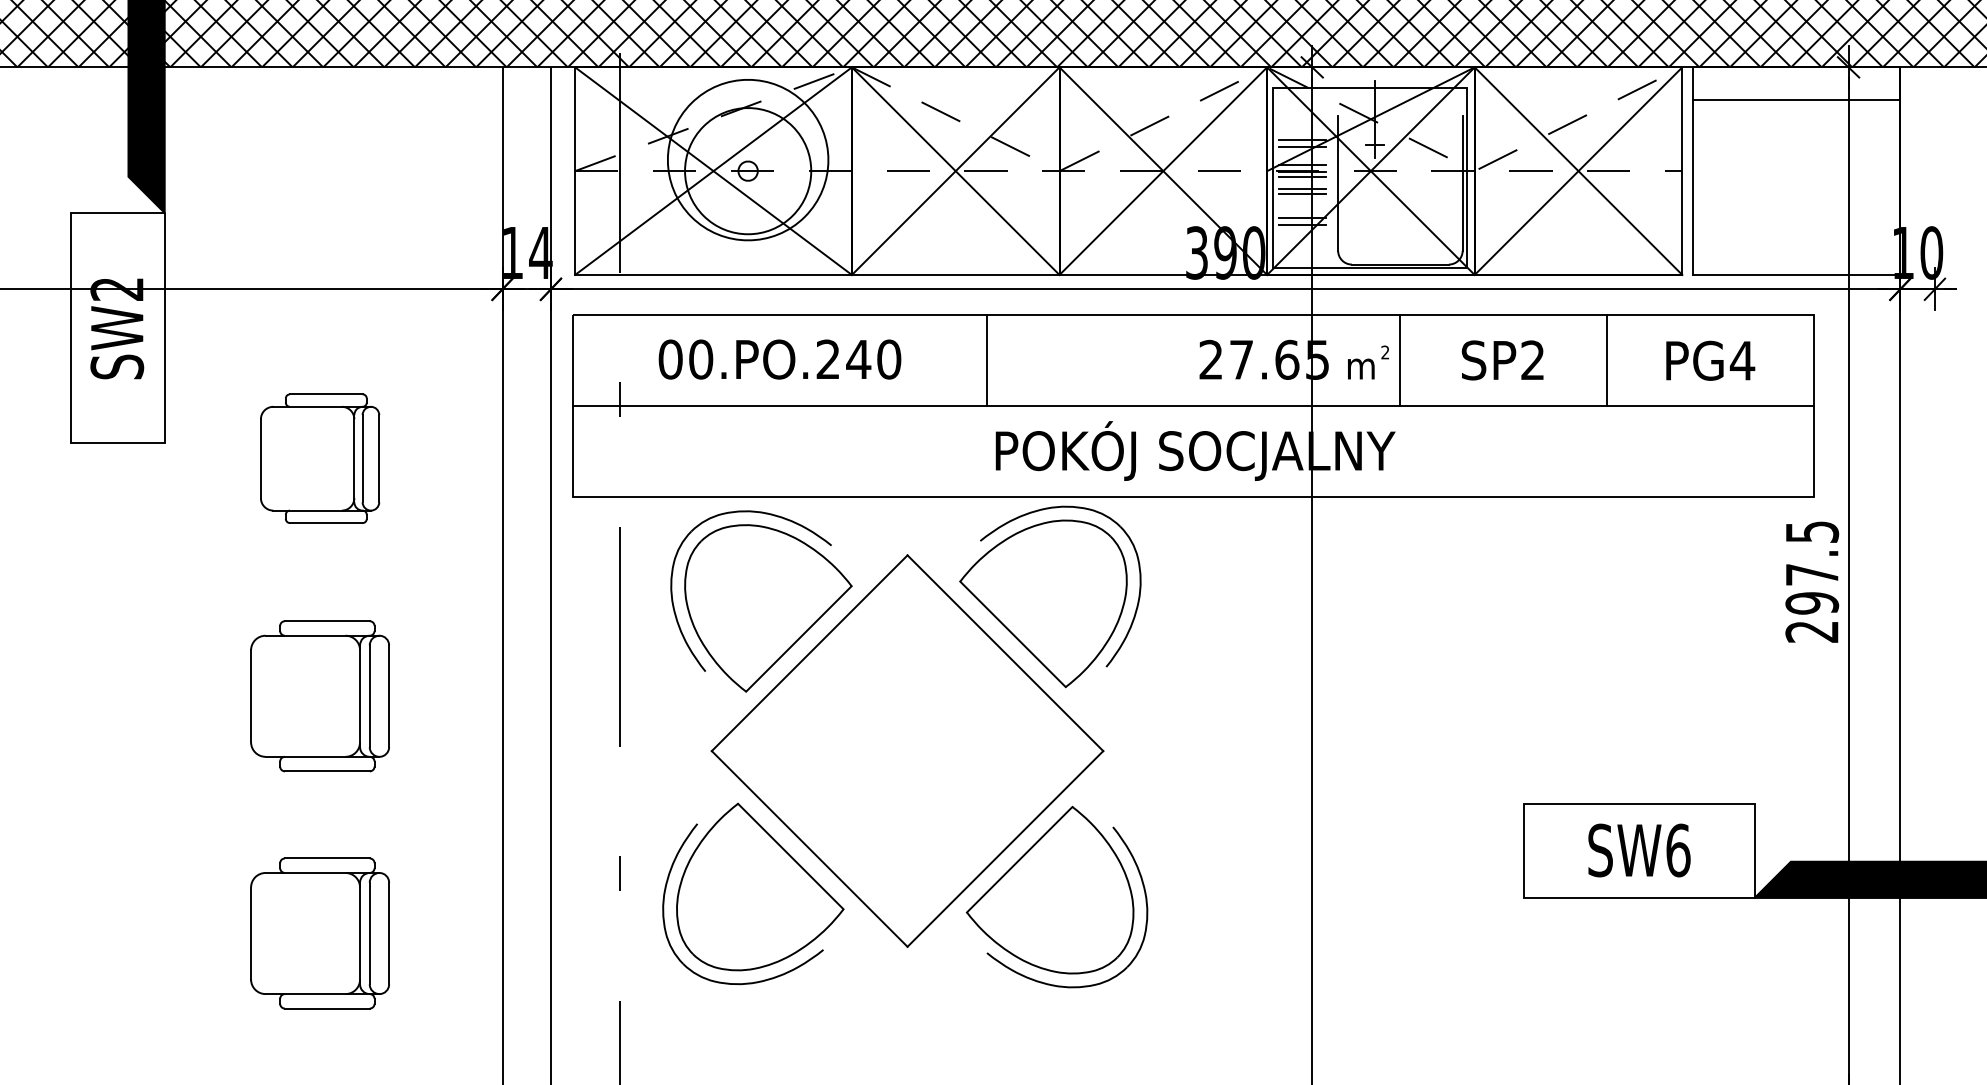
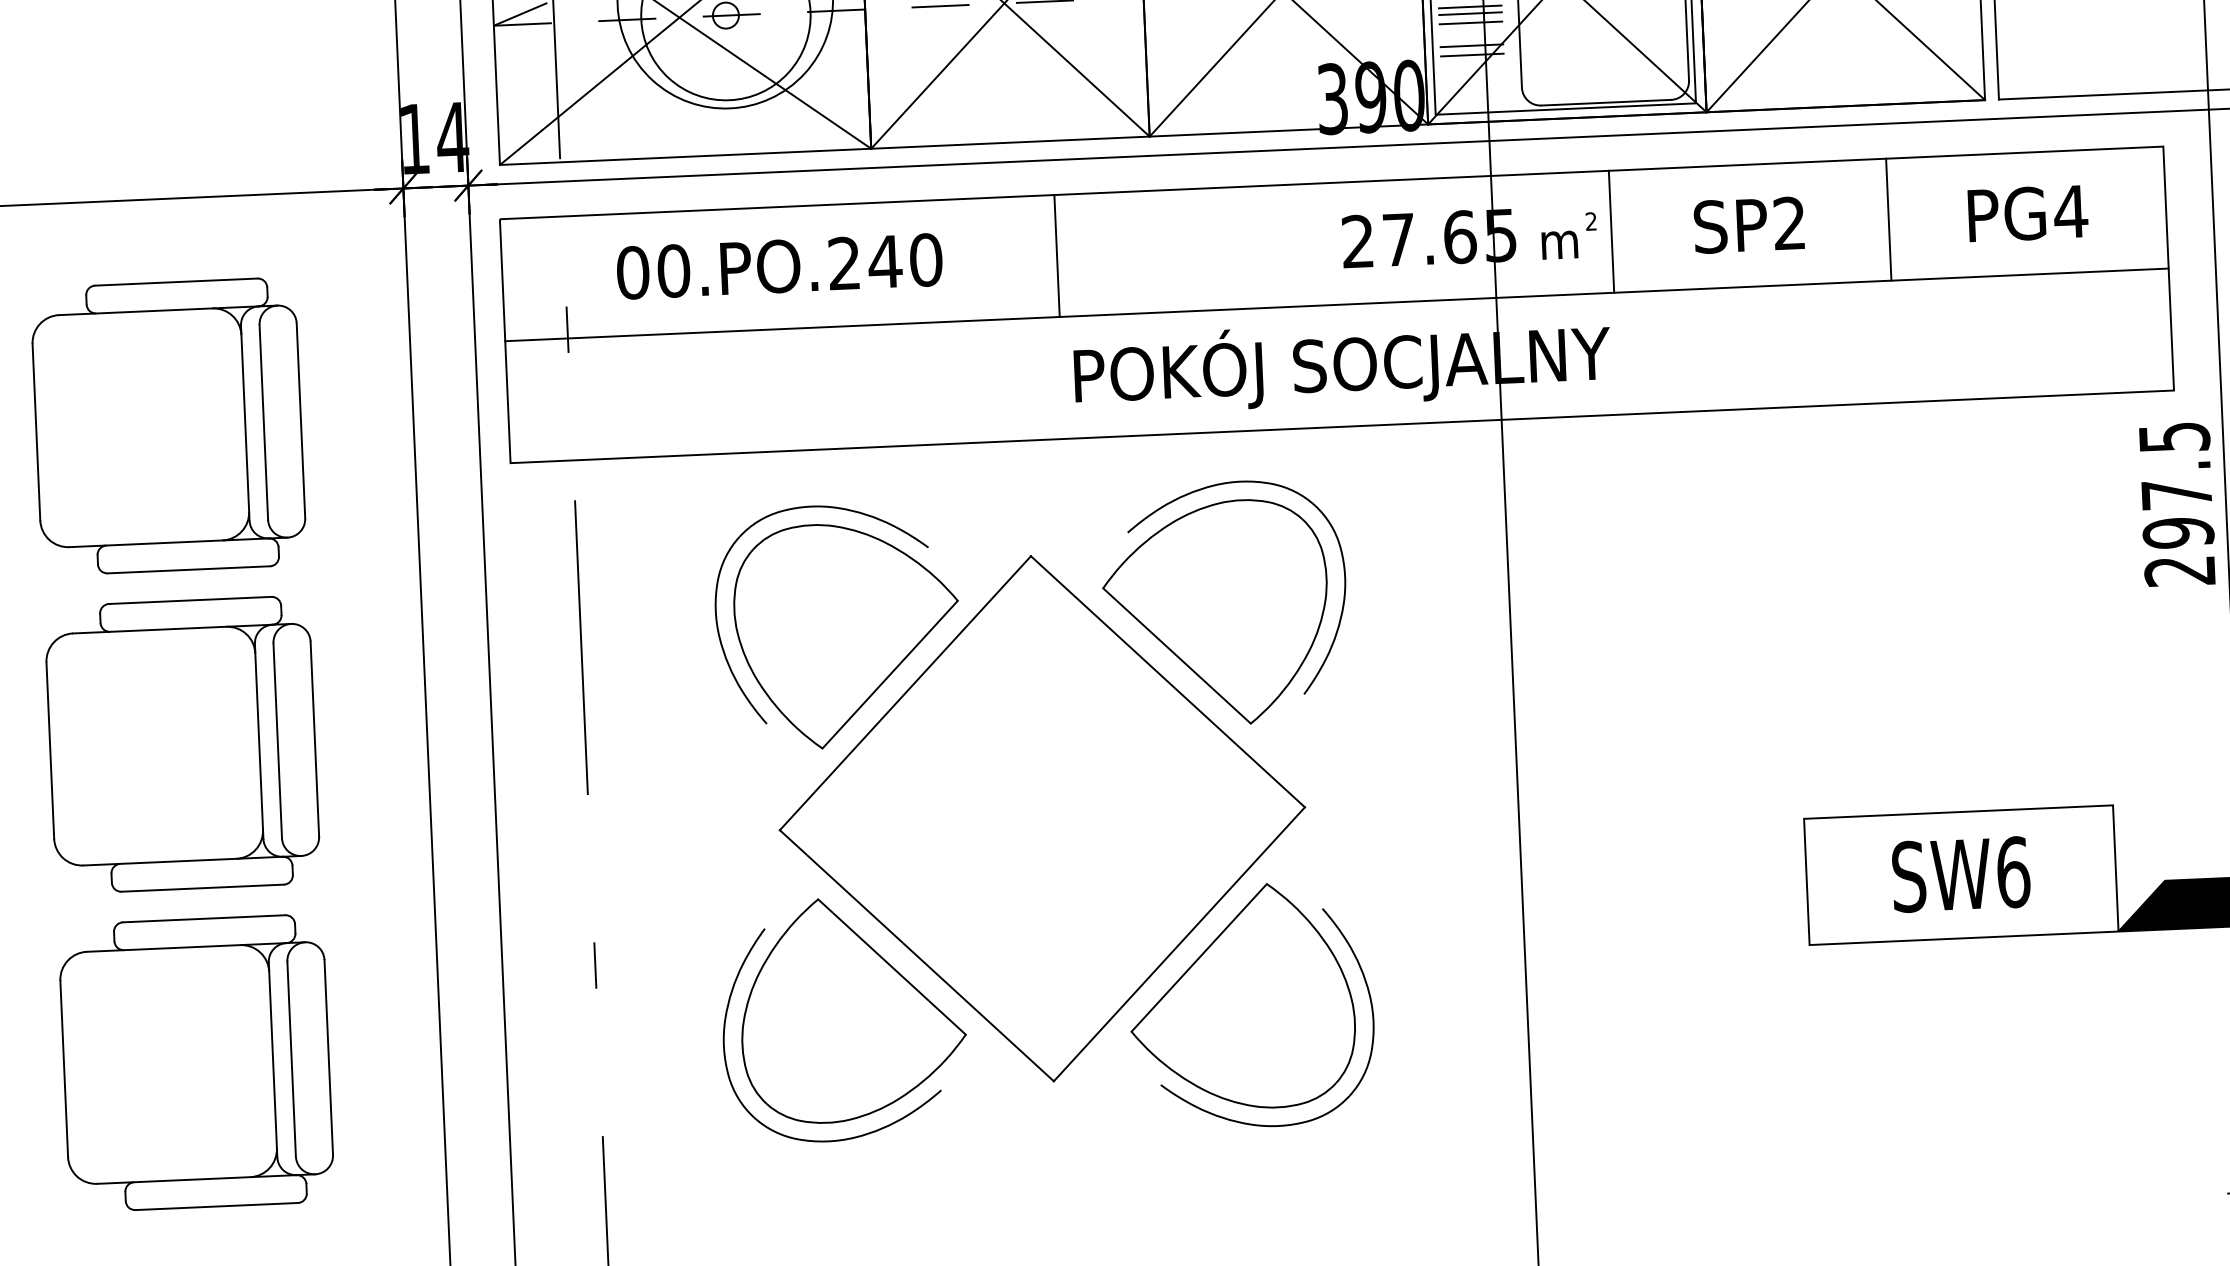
line: (1301, 200) -> (1469, 22), added
part: (319, 458) -> (167, 426), size x1.67
part: (319, 696) -> (181, 745), size x1.43
part: (905, 746) -> (1039, 812), moved
part: (319, 933) -> (195, 1063), size x1.43

